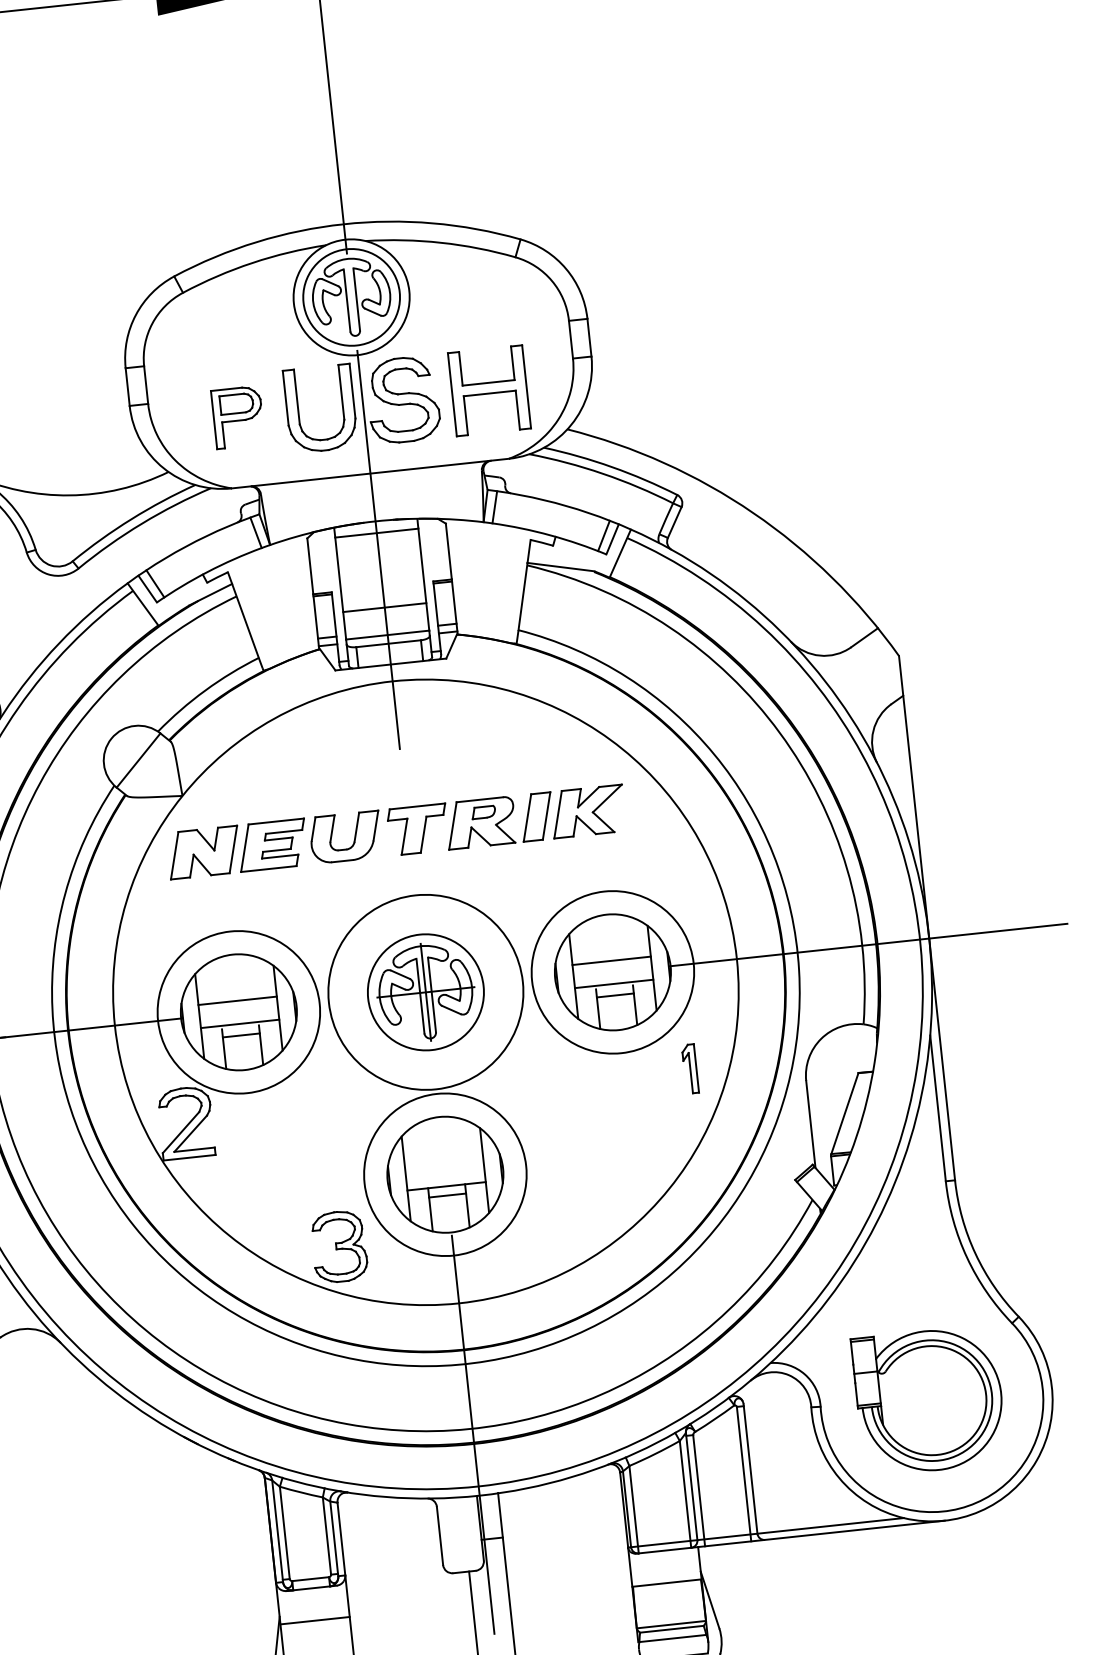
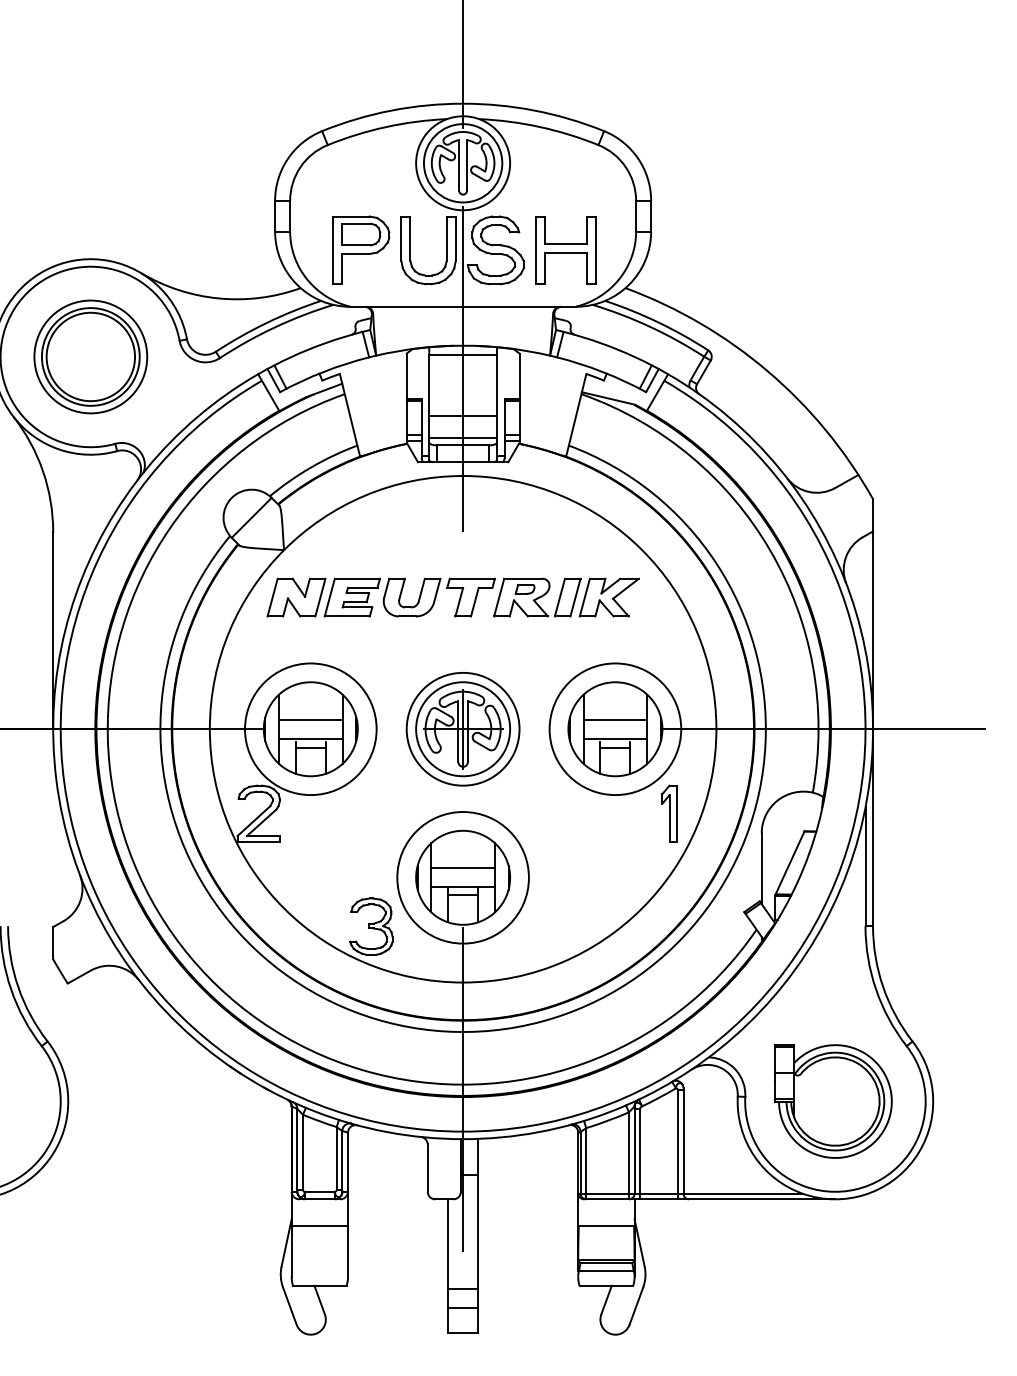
part: (238, 416) -> (361, 249), size x1.43
circle: (425, 991) -> (462, 728), size x0.71
part: (690, 1068) -> (669, 813), size x1.43
line: (444, 1163) -> (463, 868), added

